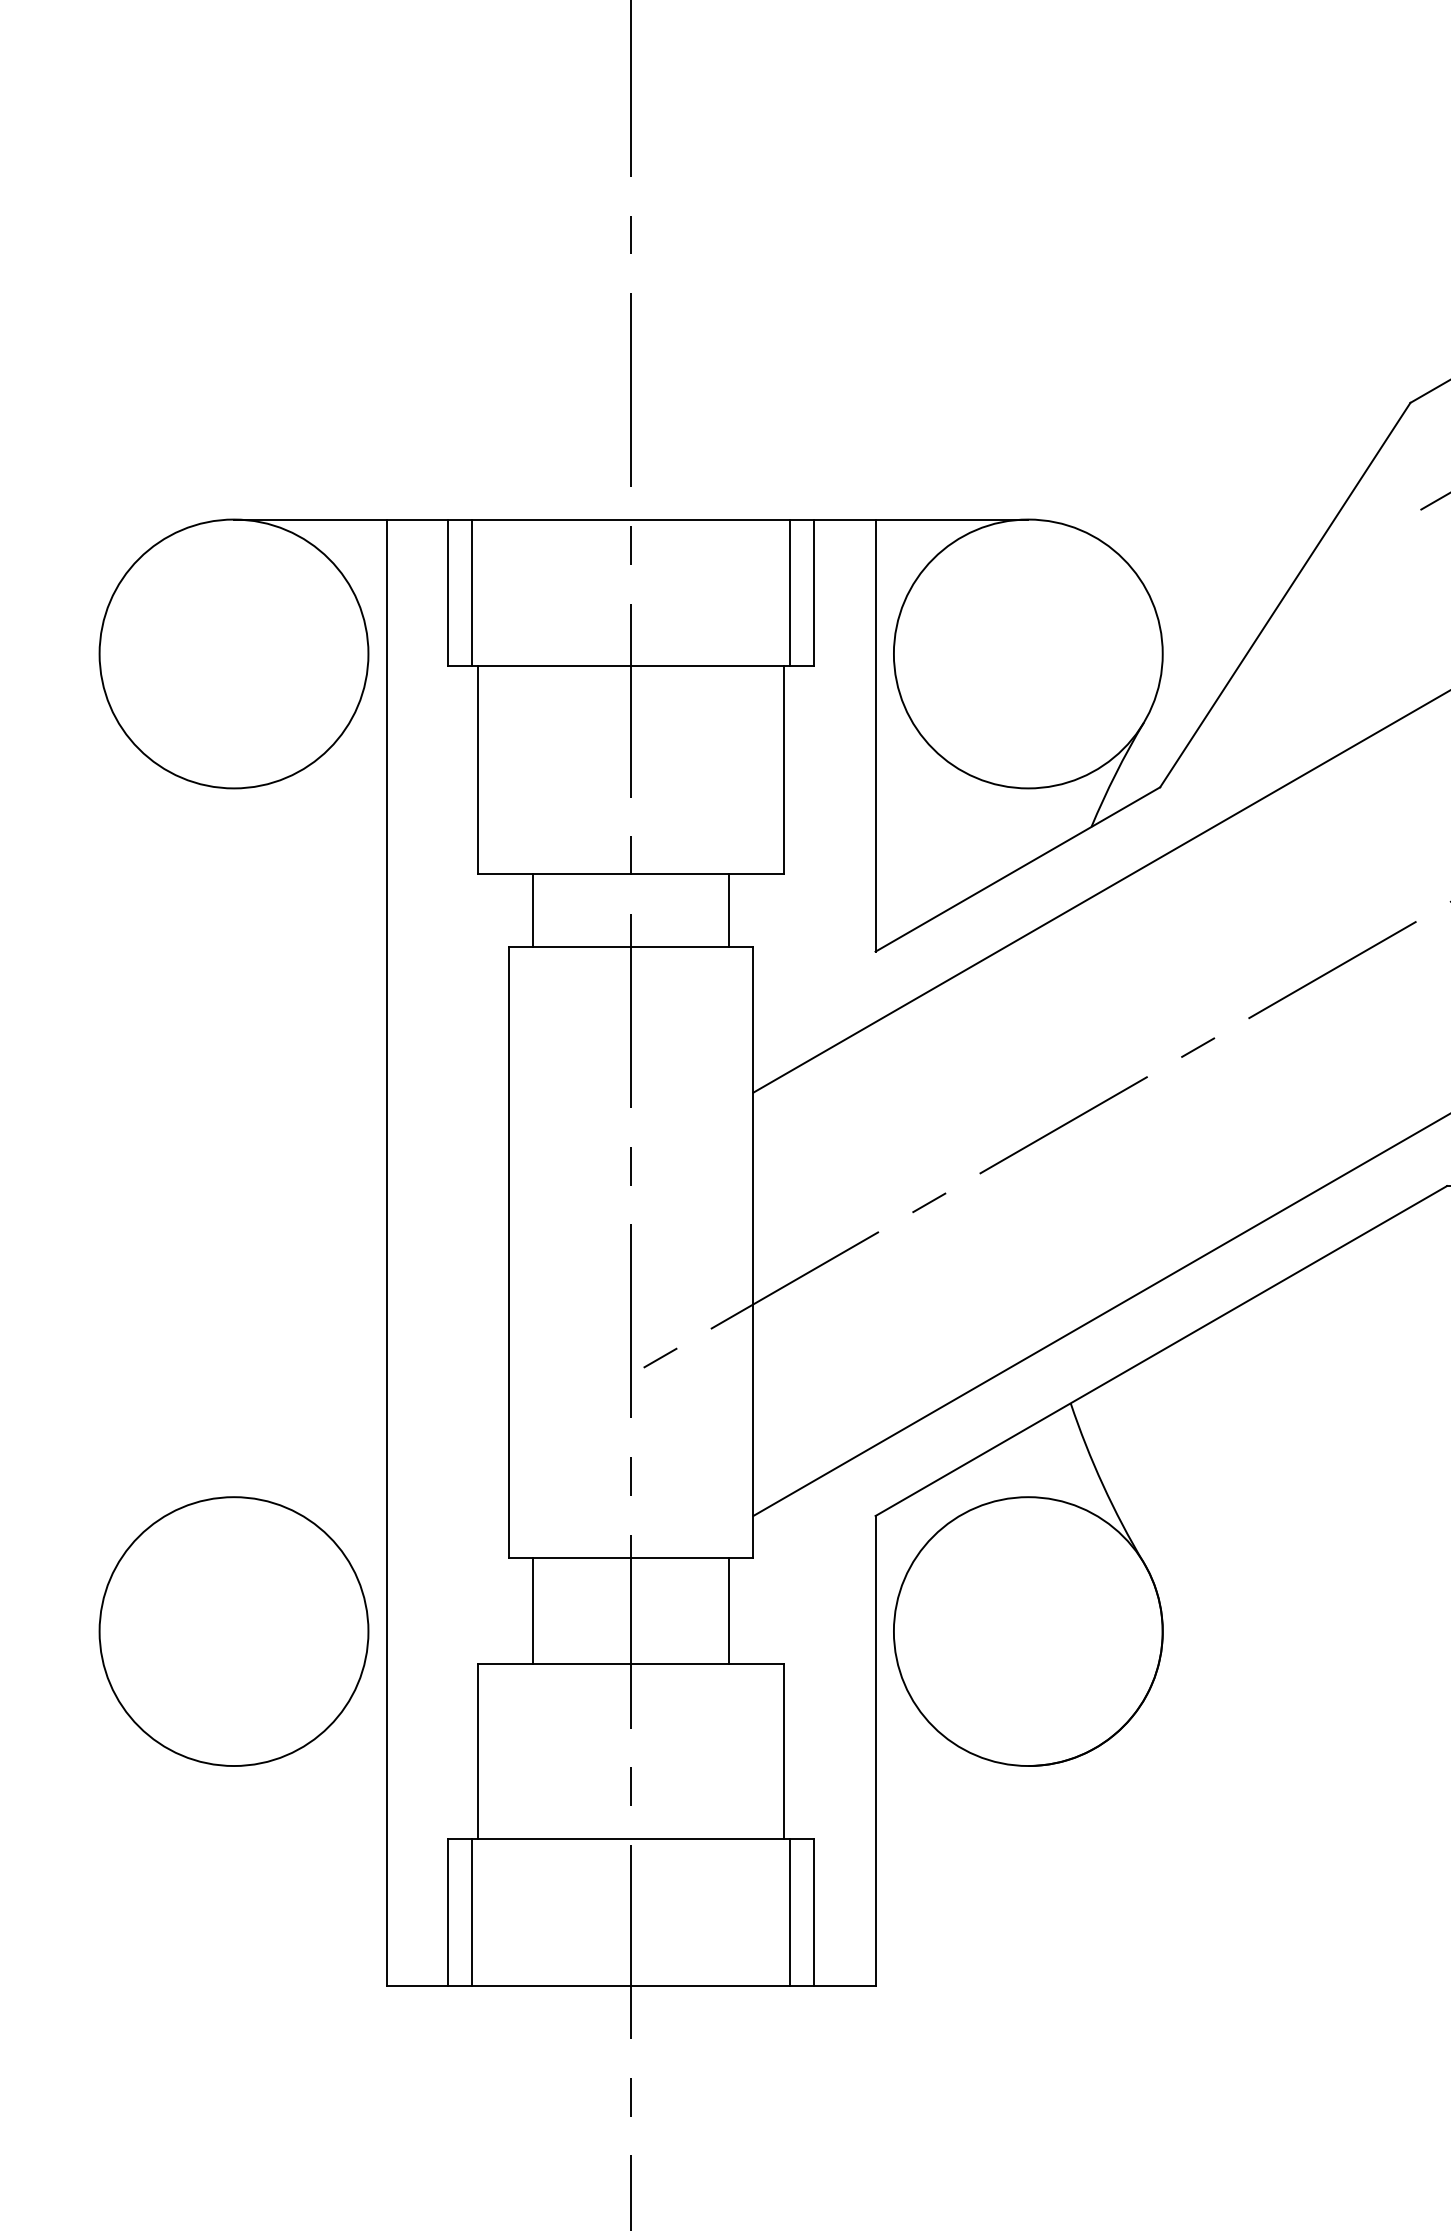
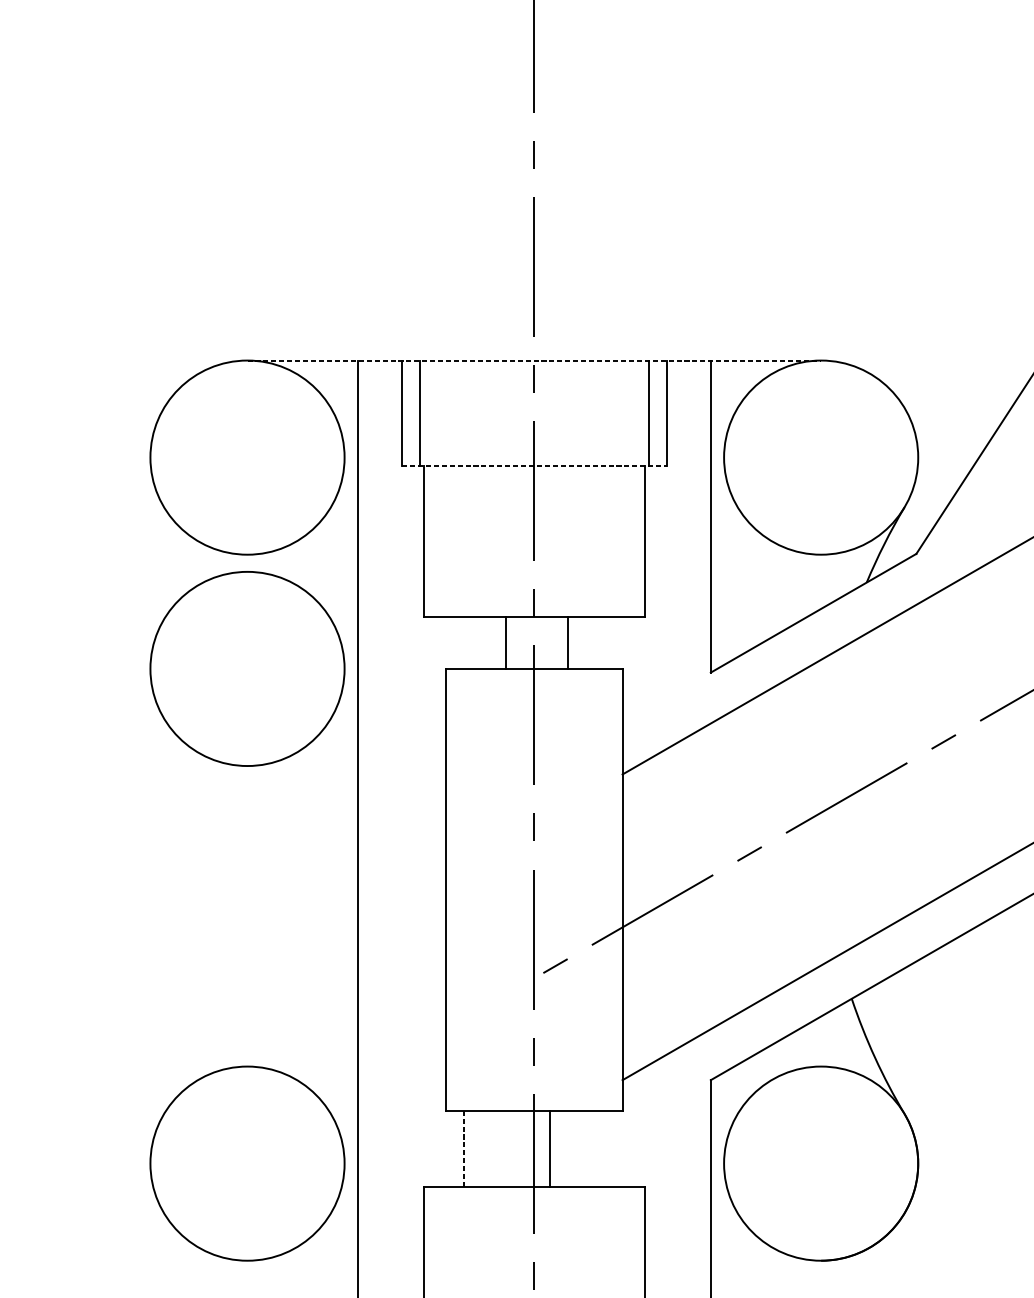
line: (631, 519) -> (534, 360), solid -> dashed
line: (631, 666) -> (534, 466), solid -> dashed
line: (533, 910) -> (505, 642), moved
line: (728, 910) -> (567, 642), moved
circle: (233, 946) -> (247, 668), added
line: (533, 1611) -> (463, 1149), solid -> dashed
line: (728, 1611) -> (549, 1149), moved

